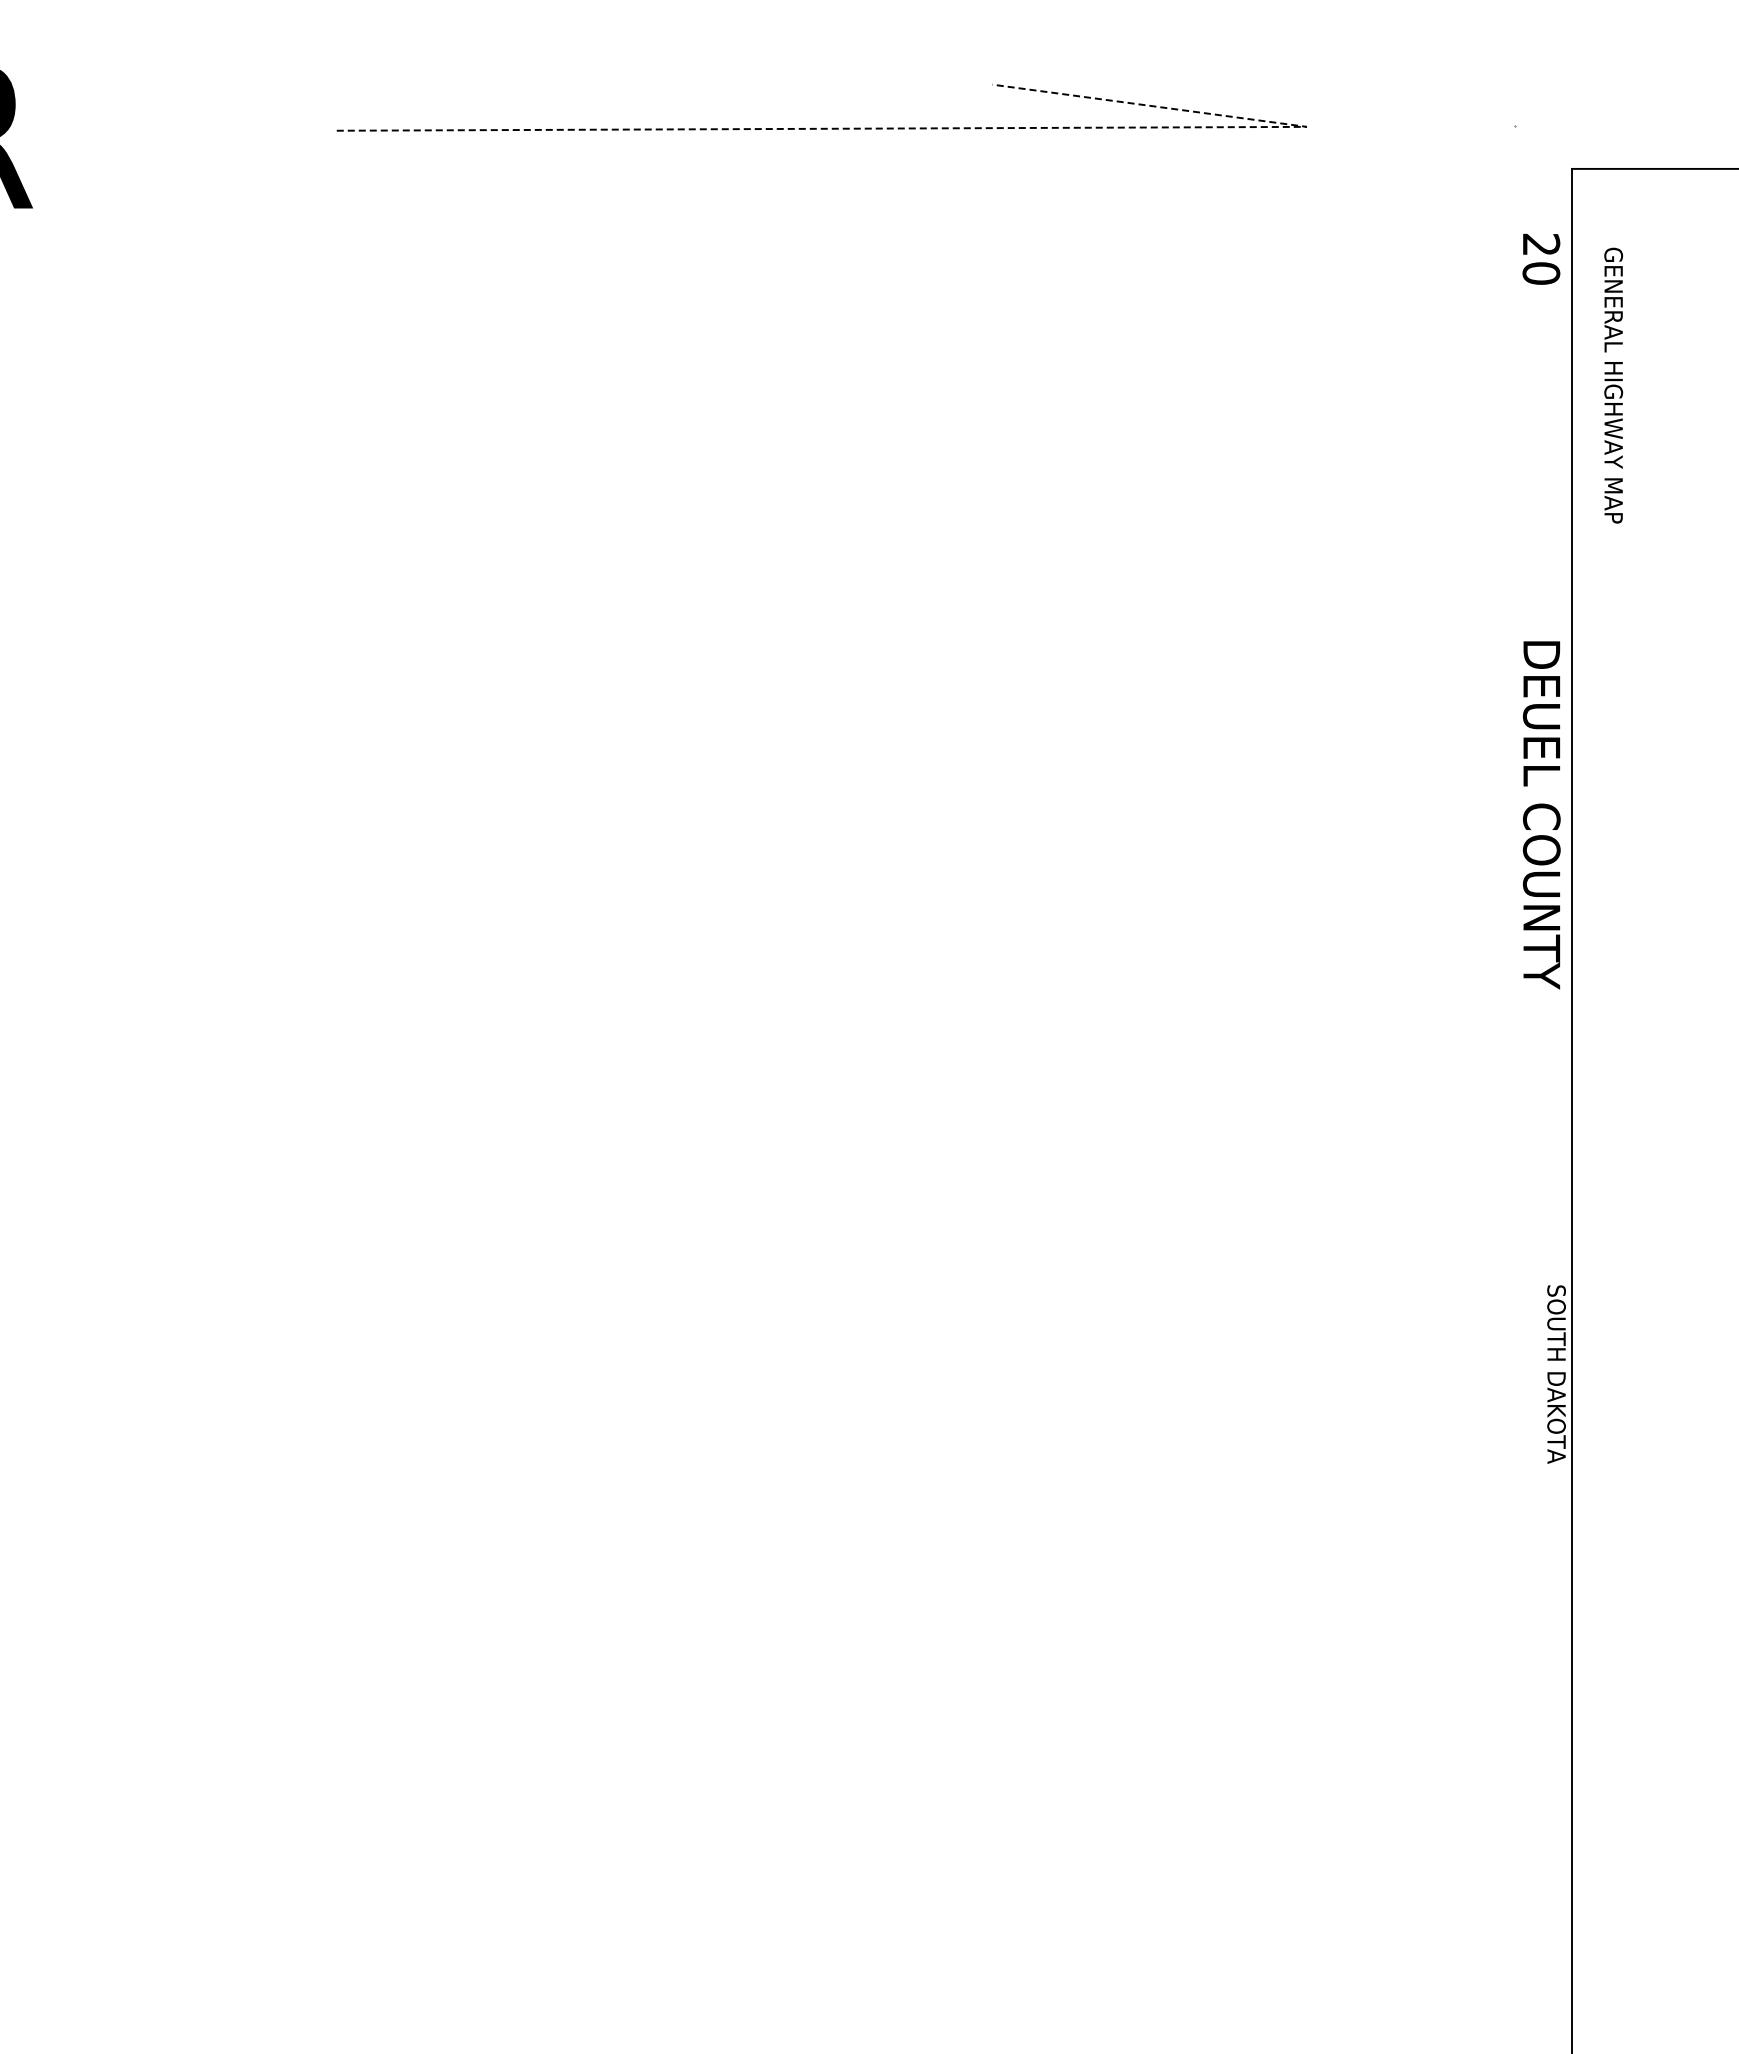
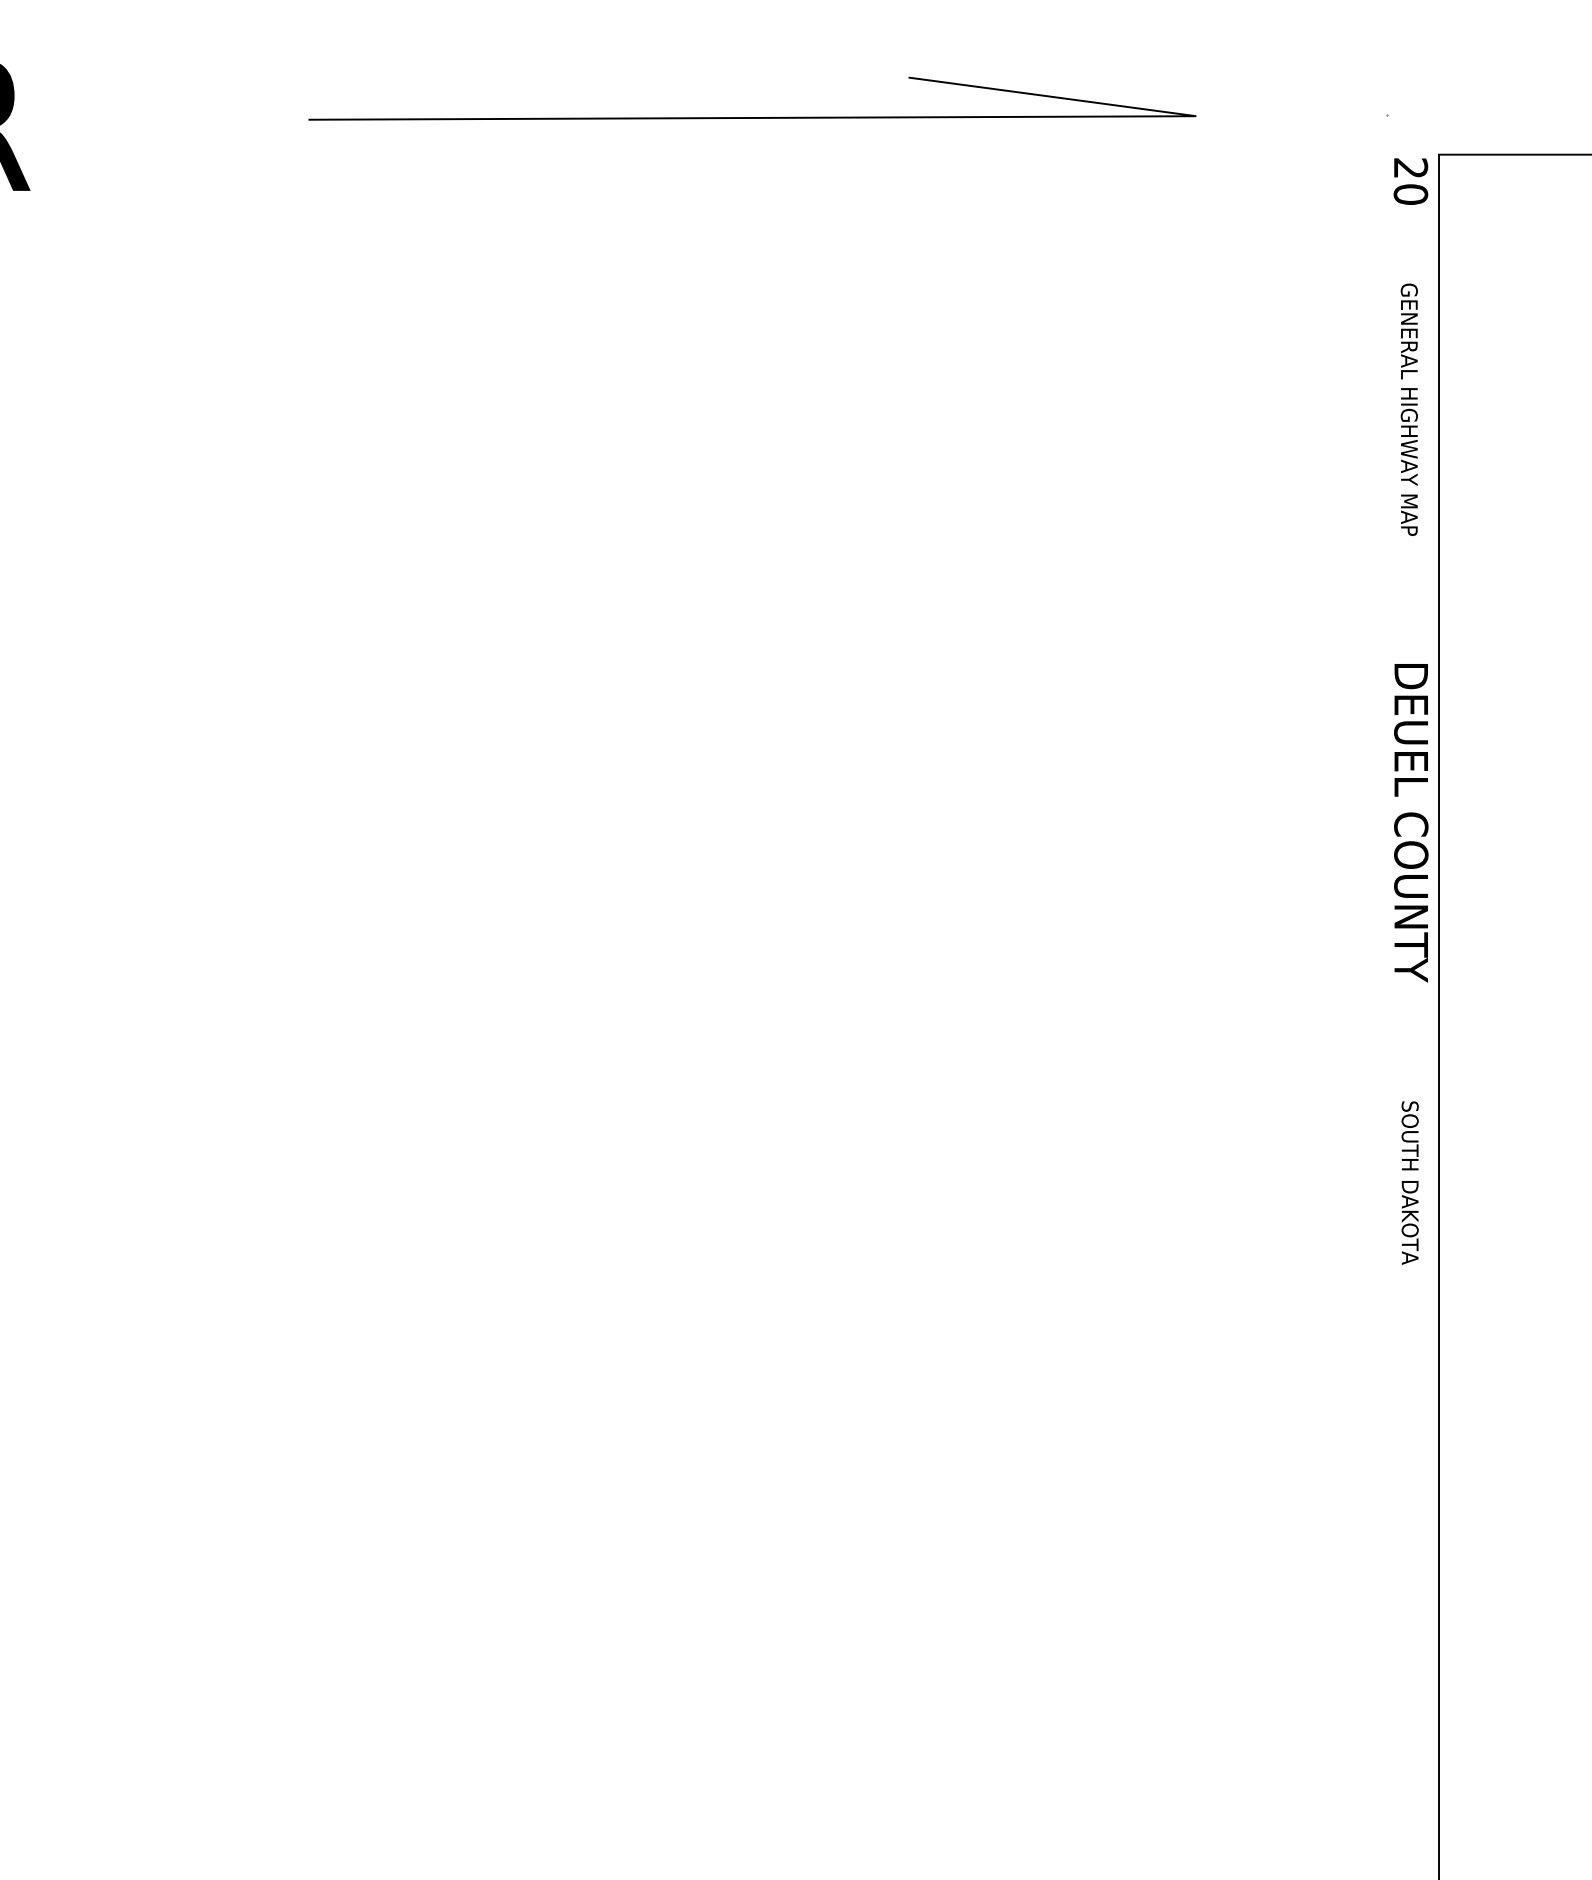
line: (981, 128) -> (898, 117), dashed -> solid
text: (1541, 258) -> (1411, 180), moved
text: (1613, 385) -> (1409, 409), moved
text: (1541, 815) -> (1411, 823), moved
text: (1556, 1374) -> (1410, 1182), moved

